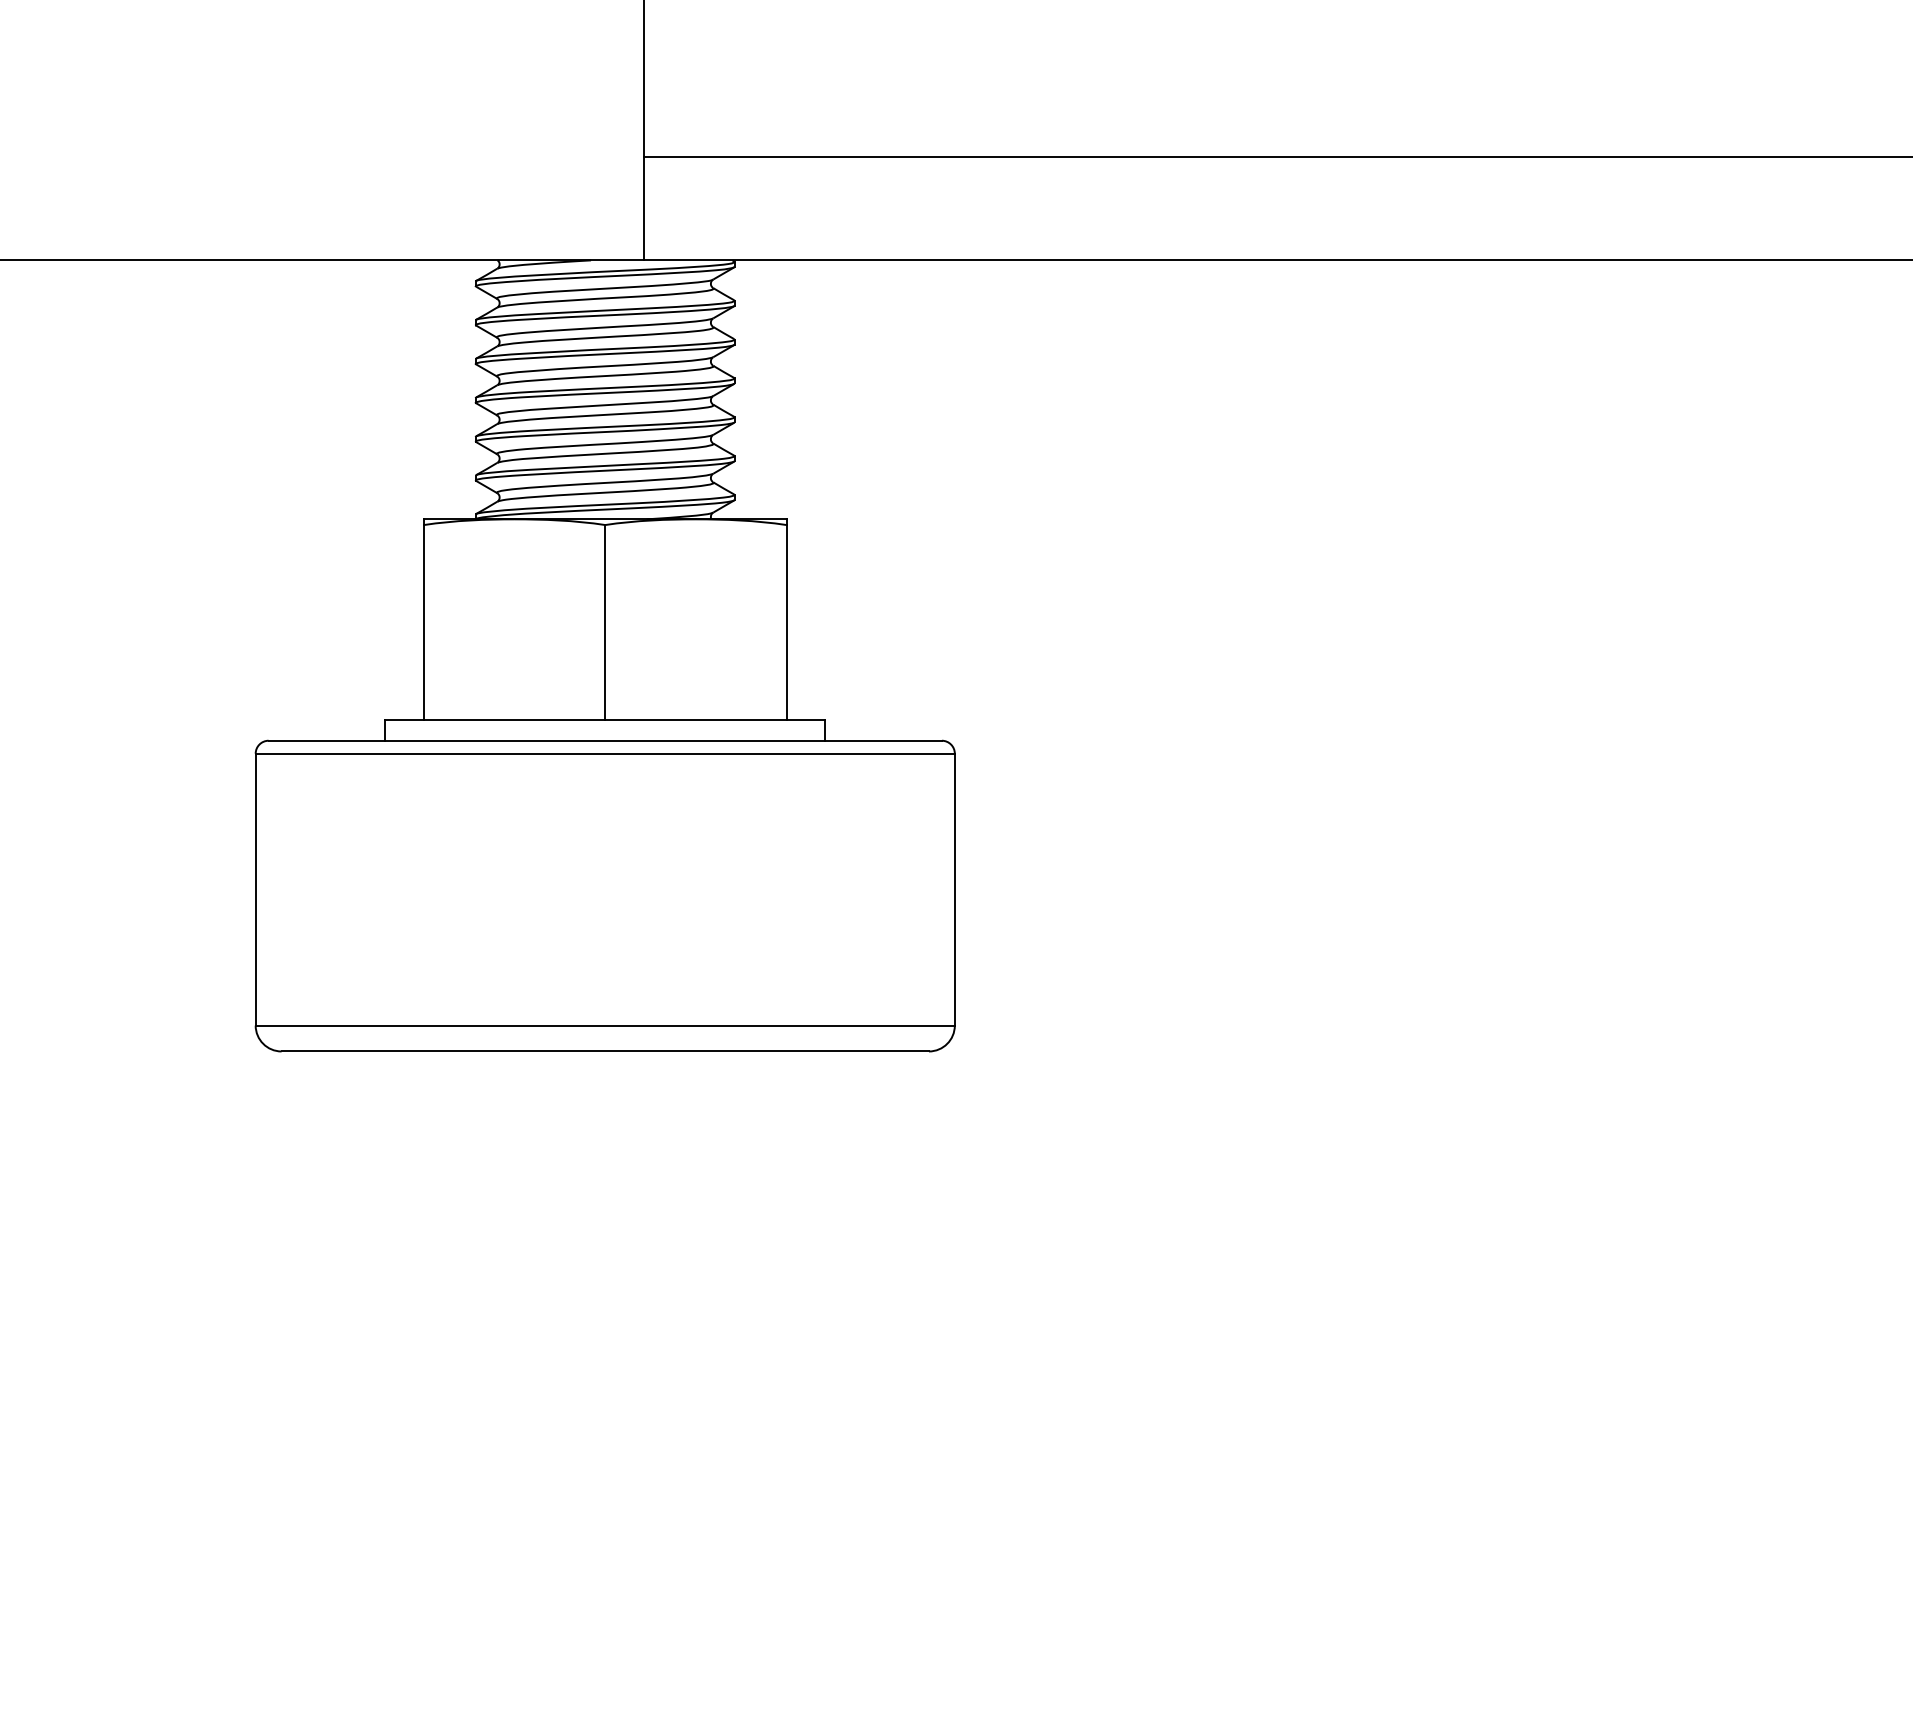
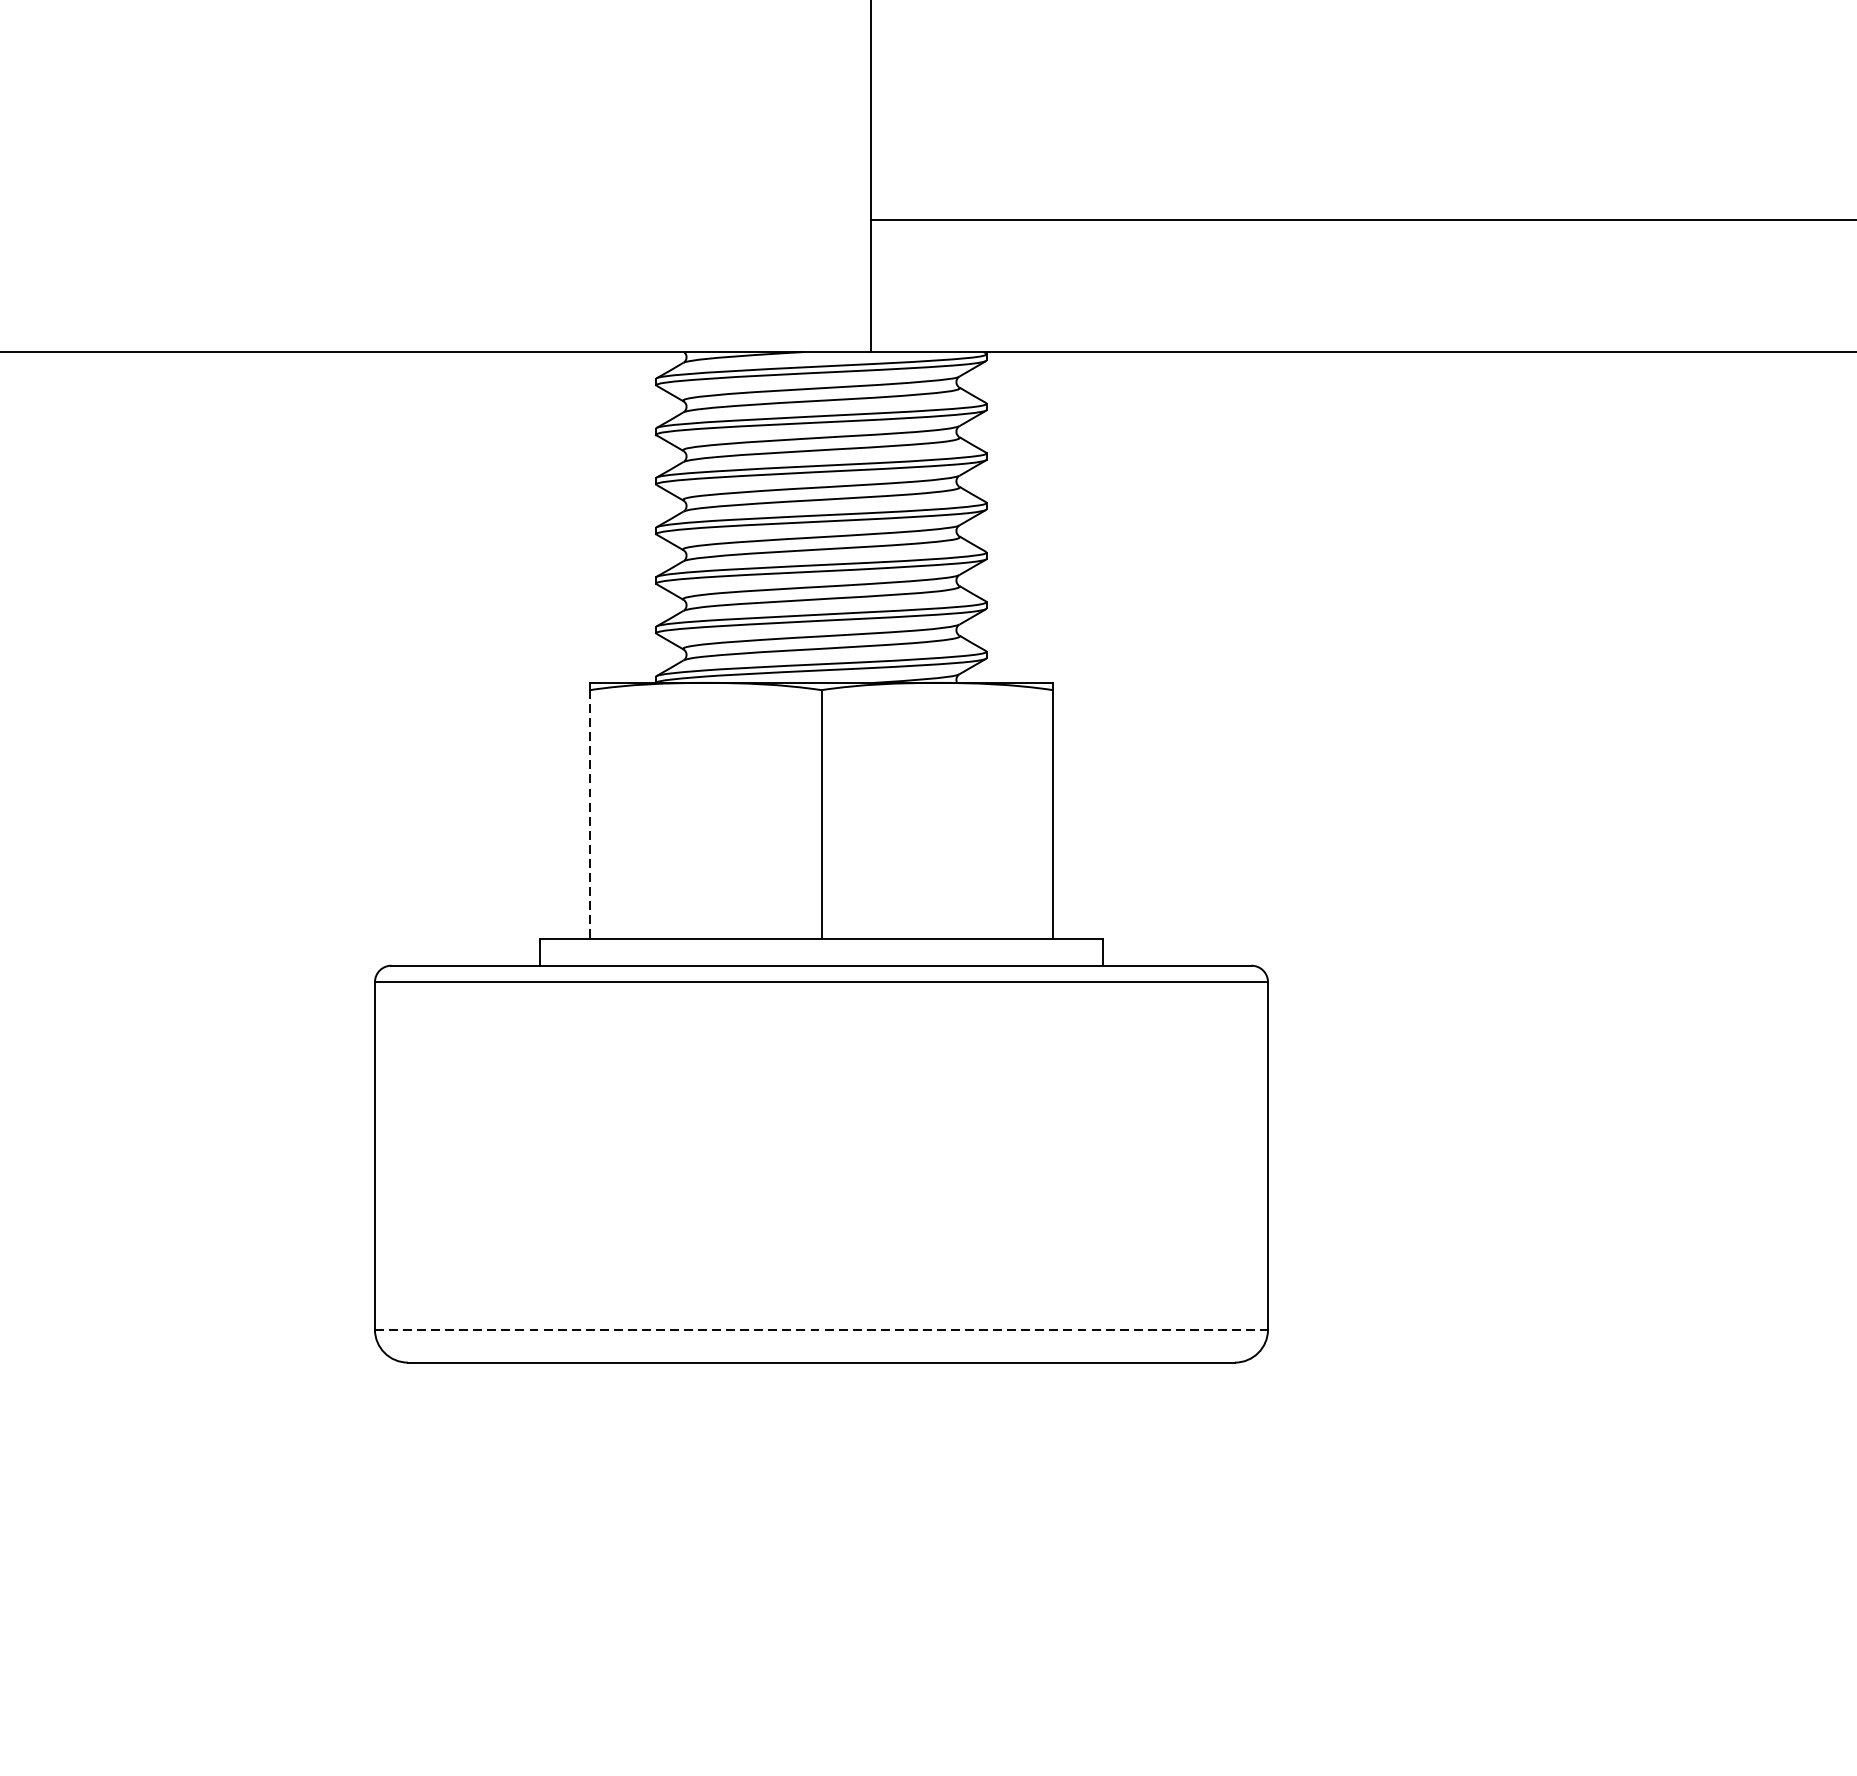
line: (424, 623) -> (590, 815), solid -> dashed
line: (605, 1025) -> (821, 1329), solid -> dashed

